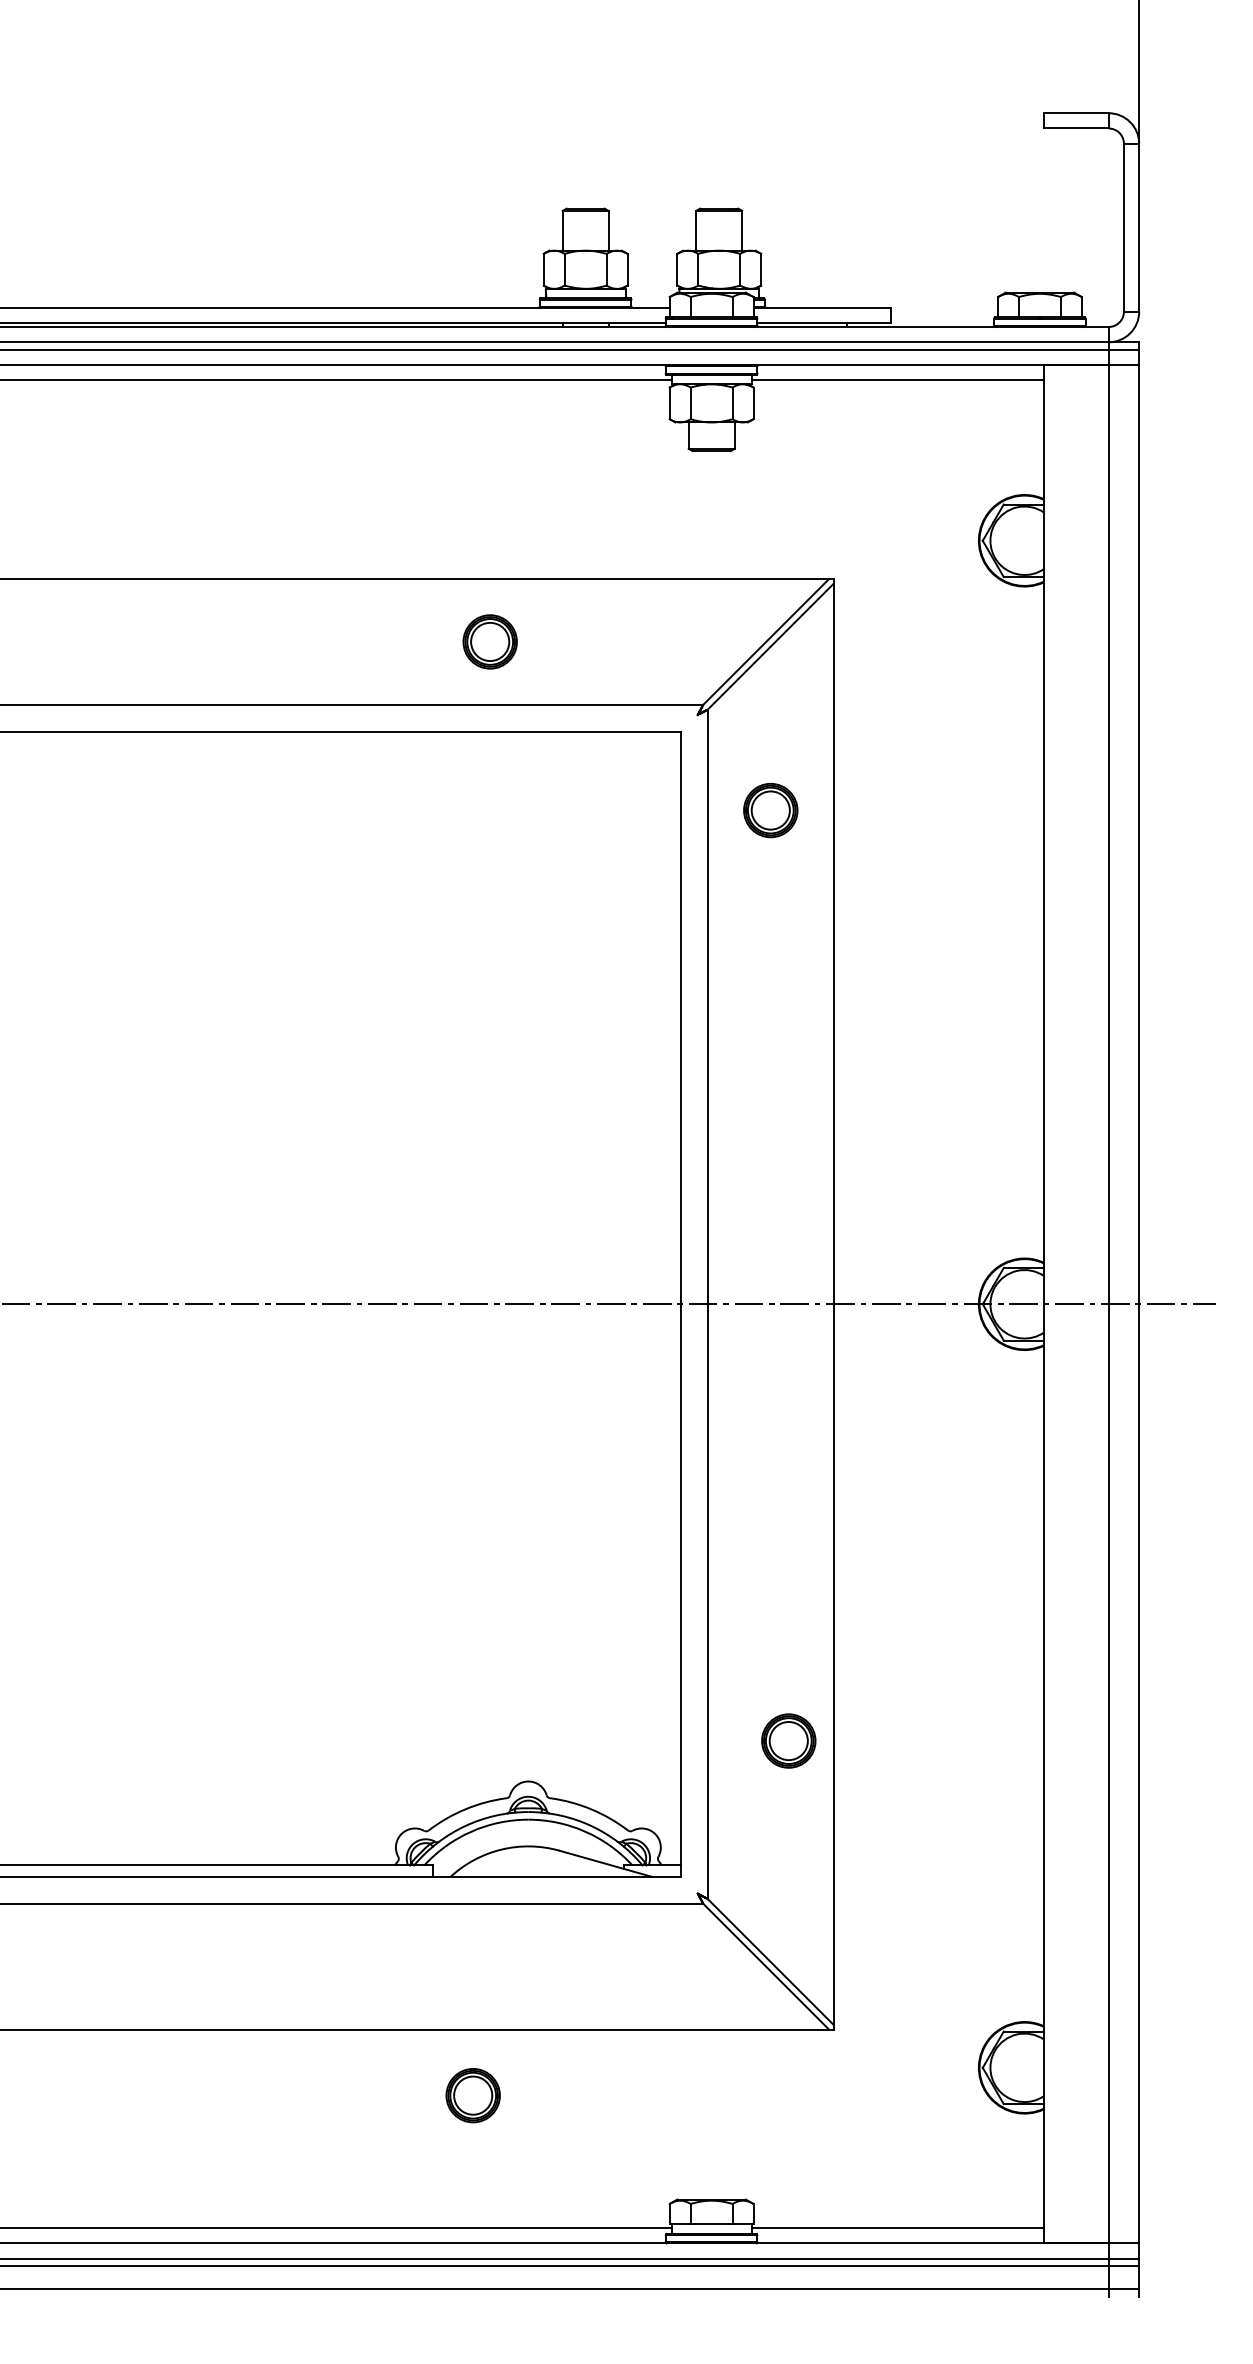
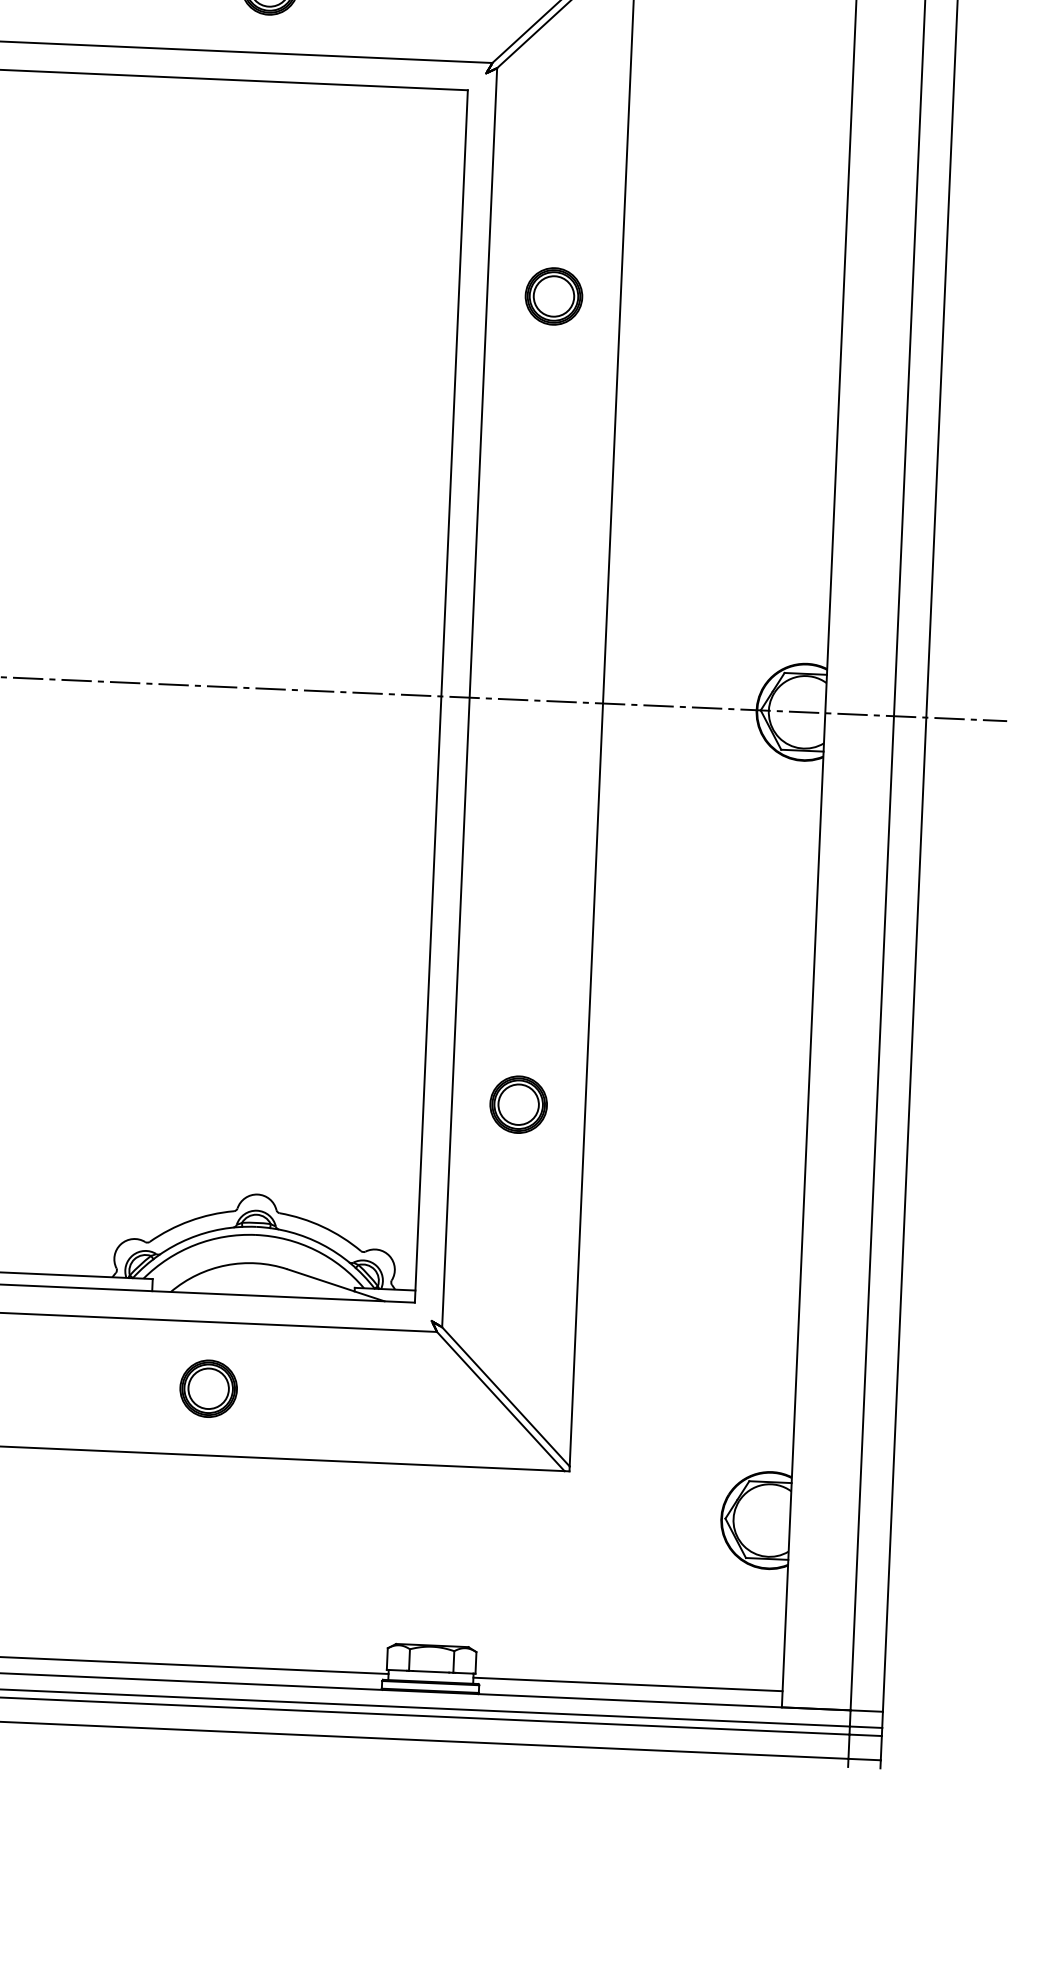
part: (770, 810) -> (553, 296), moved
part: (788, 1740) -> (518, 1104), moved
part: (472, 2095) -> (207, 1388), moved

